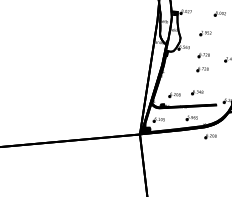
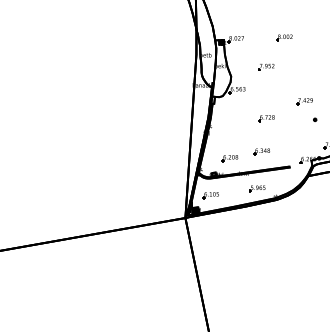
part: (204, 55) -> (266, 98), removed
part: (210, 136) -> (285, 212), removed

